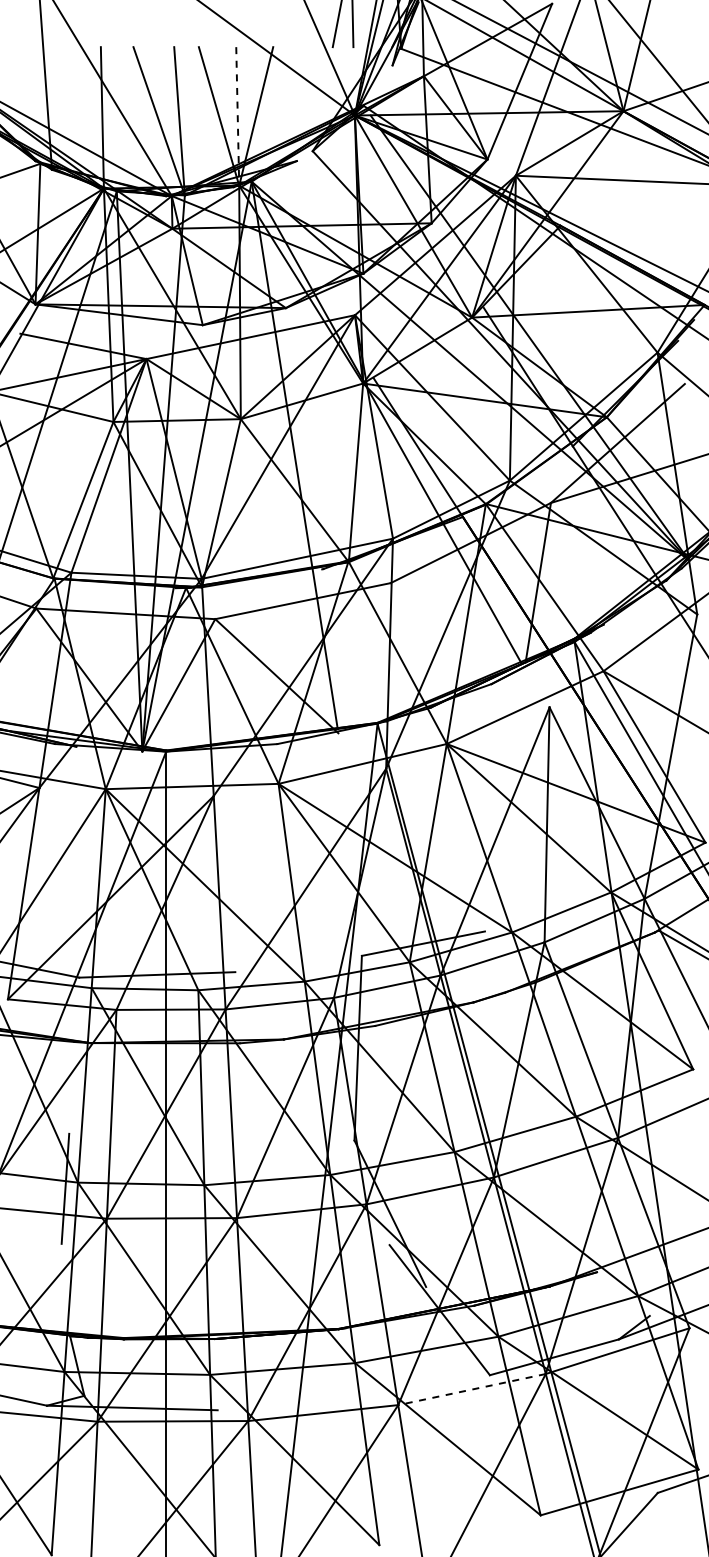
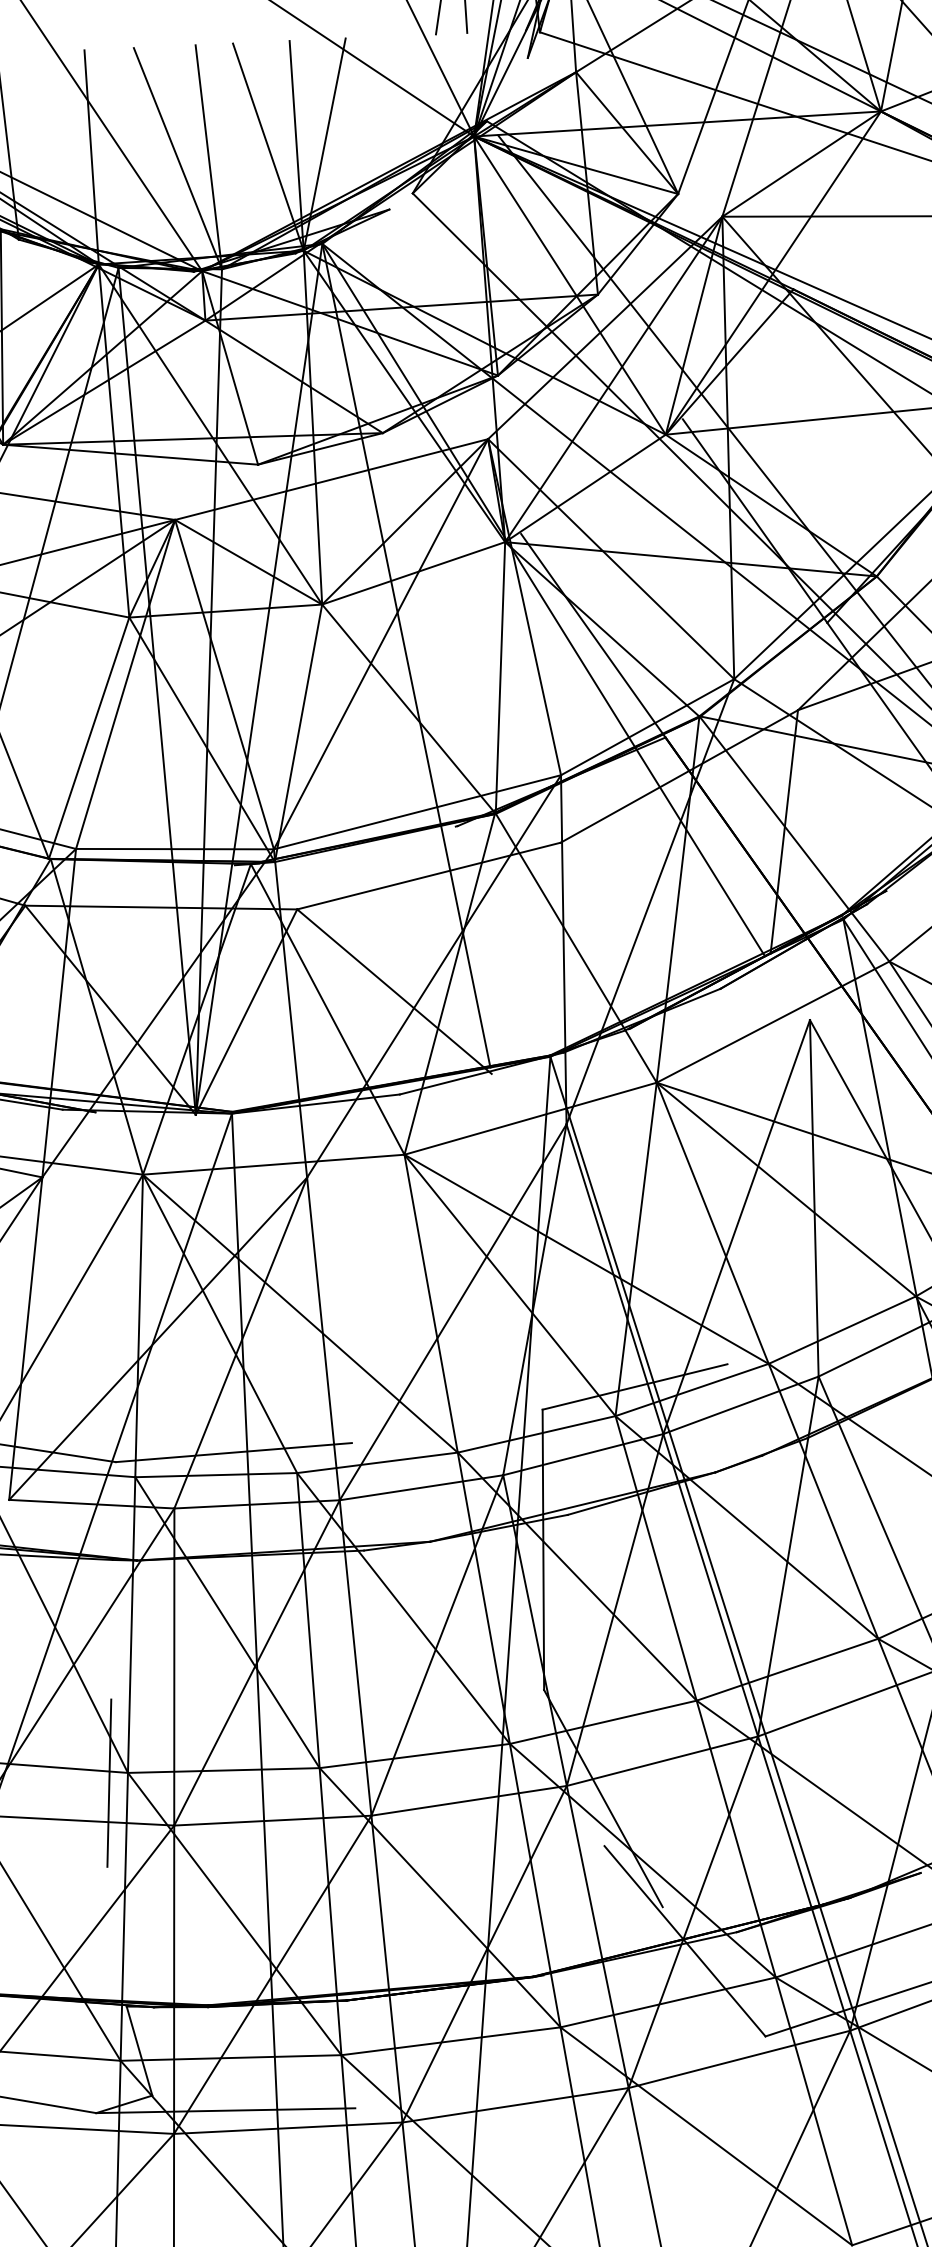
line: (237, 116) -> (296, 146), dashed -> solid
line: (471, 1389) -> (738, 2059), dashed -> solid

